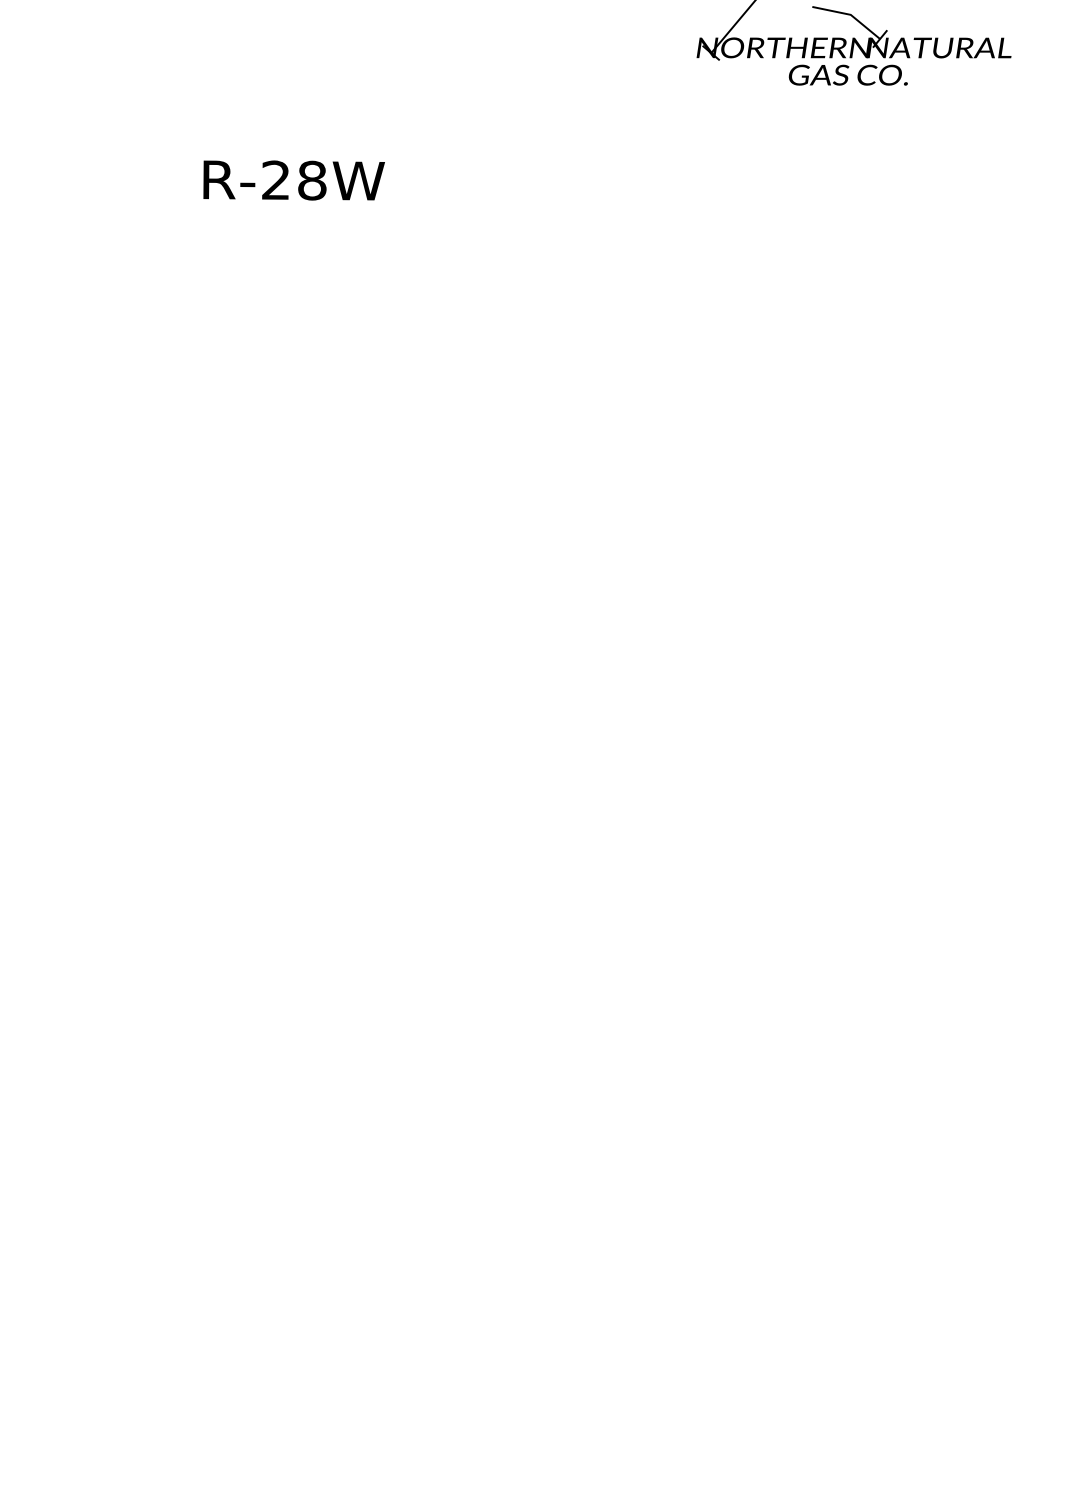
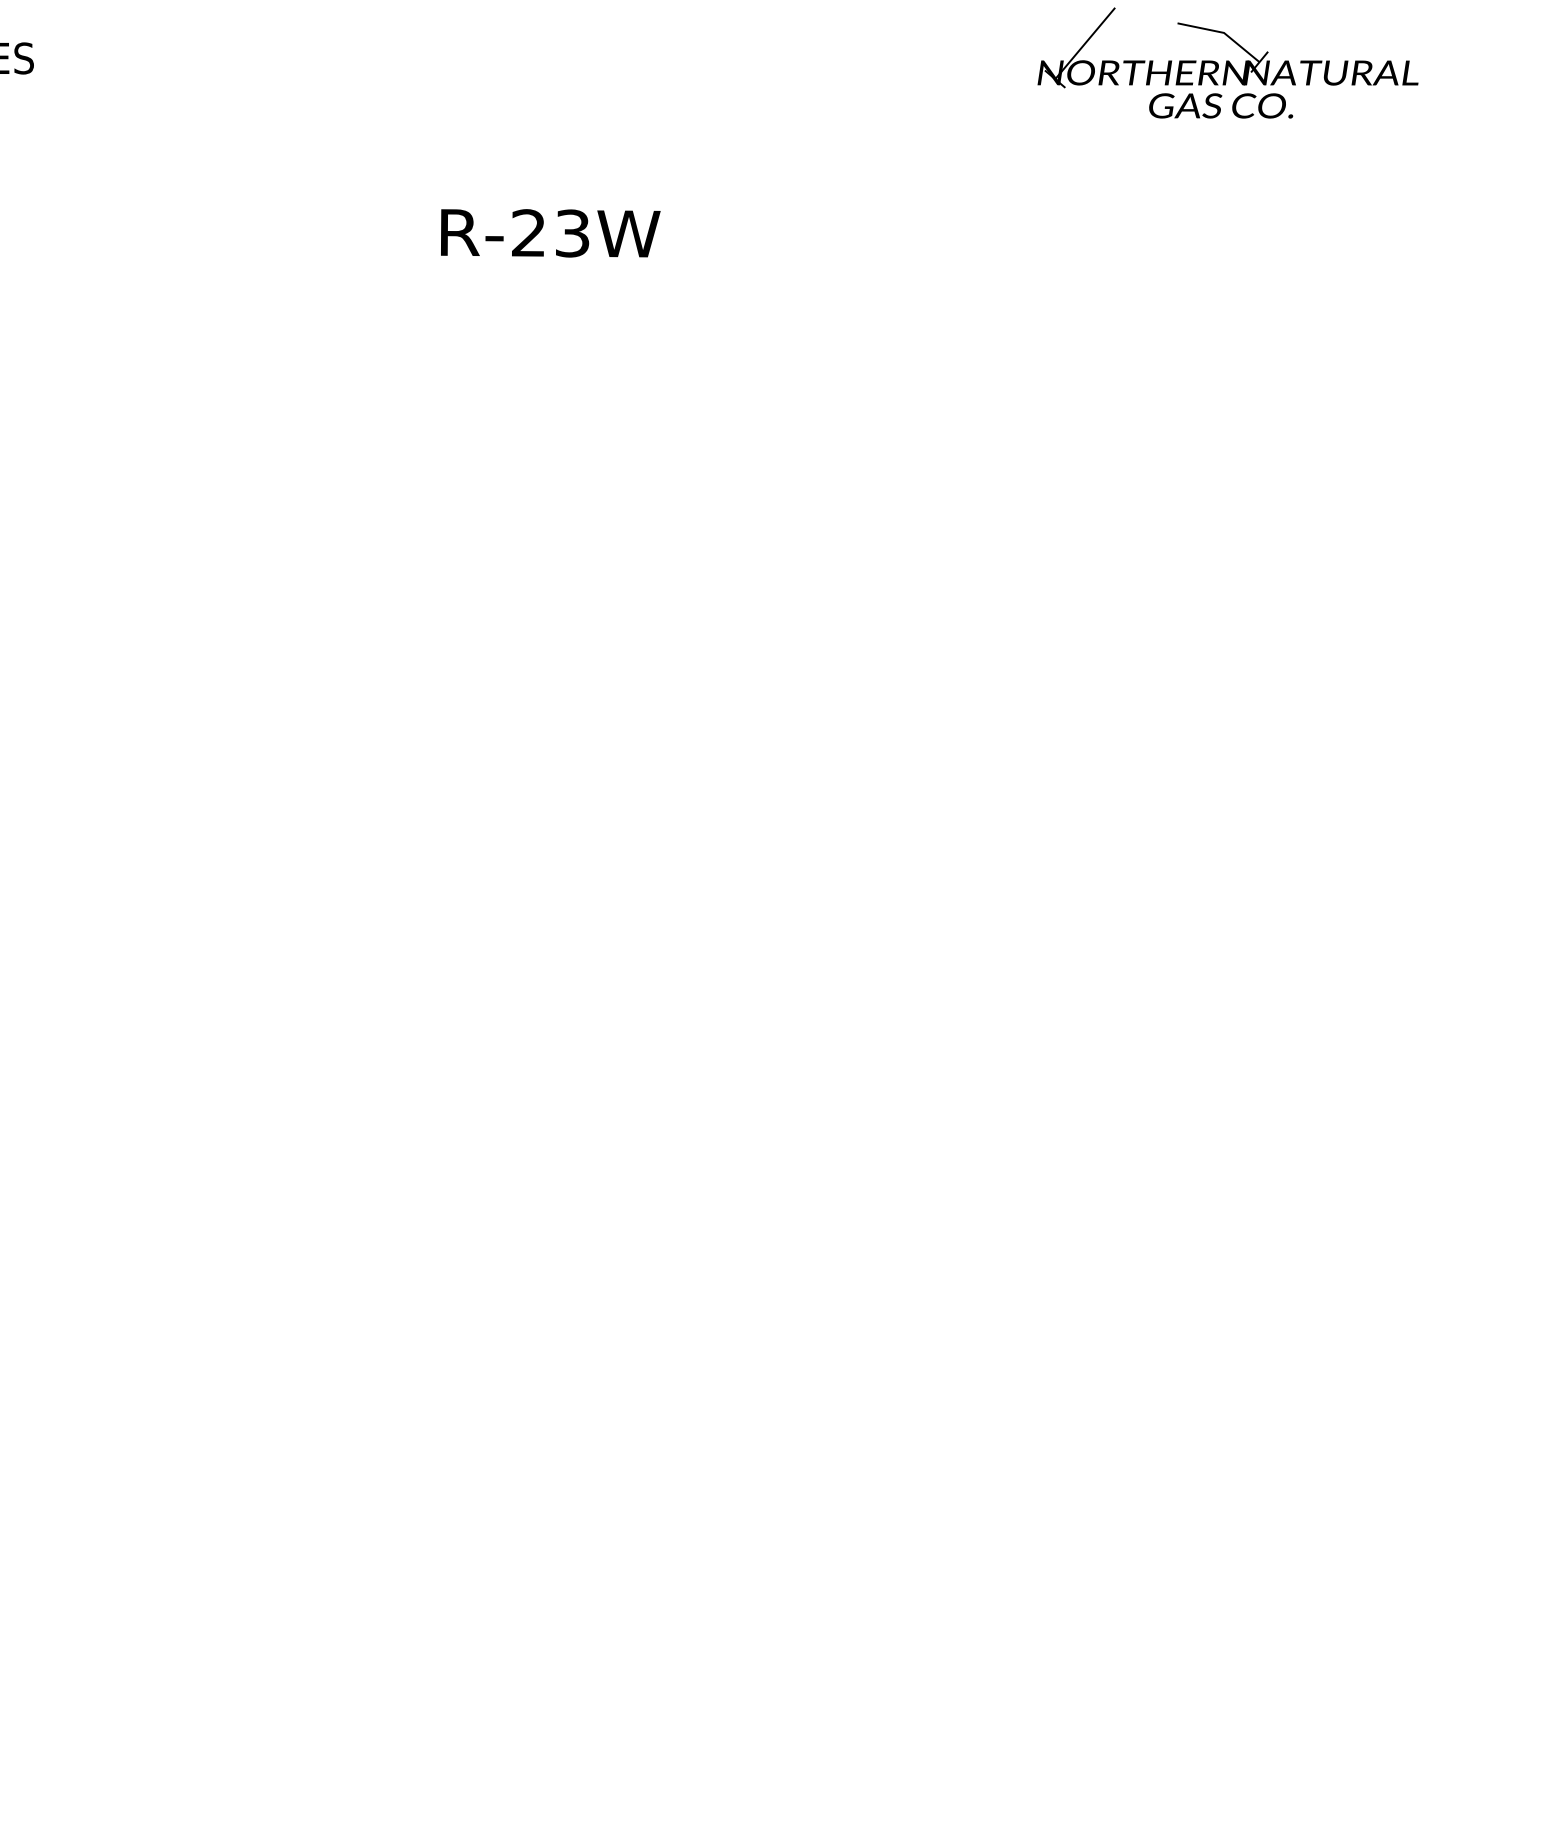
text: (312, 180) -> (572, 233), R-28W -> R-23W

